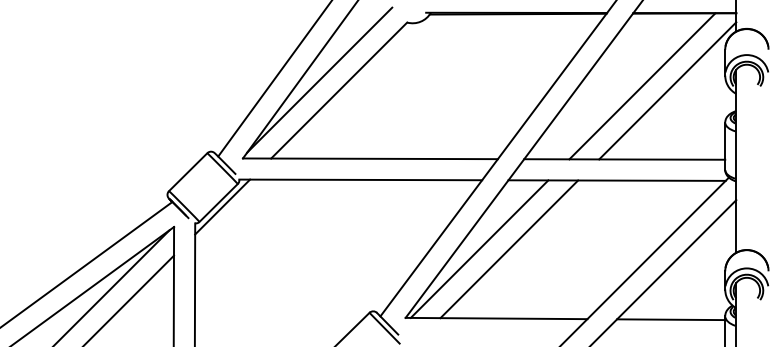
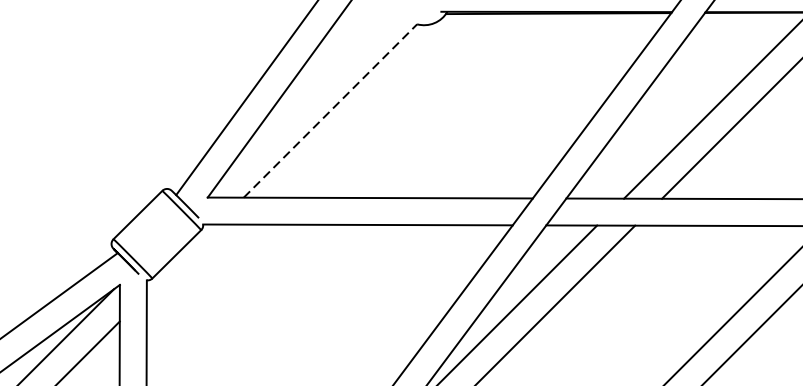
line: (319, 79) -> (305, 96), removed
line: (339, 90) -> (330, 110), solid -> dashed
line: (222, 206) -> (181, 258), removed

